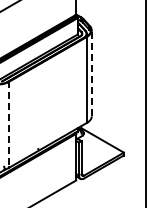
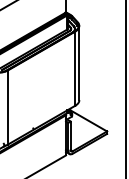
line: (91, 72) -> (79, 62), dashed -> solid
line: (8, 123) -> (7, 106), dashed -> solid

